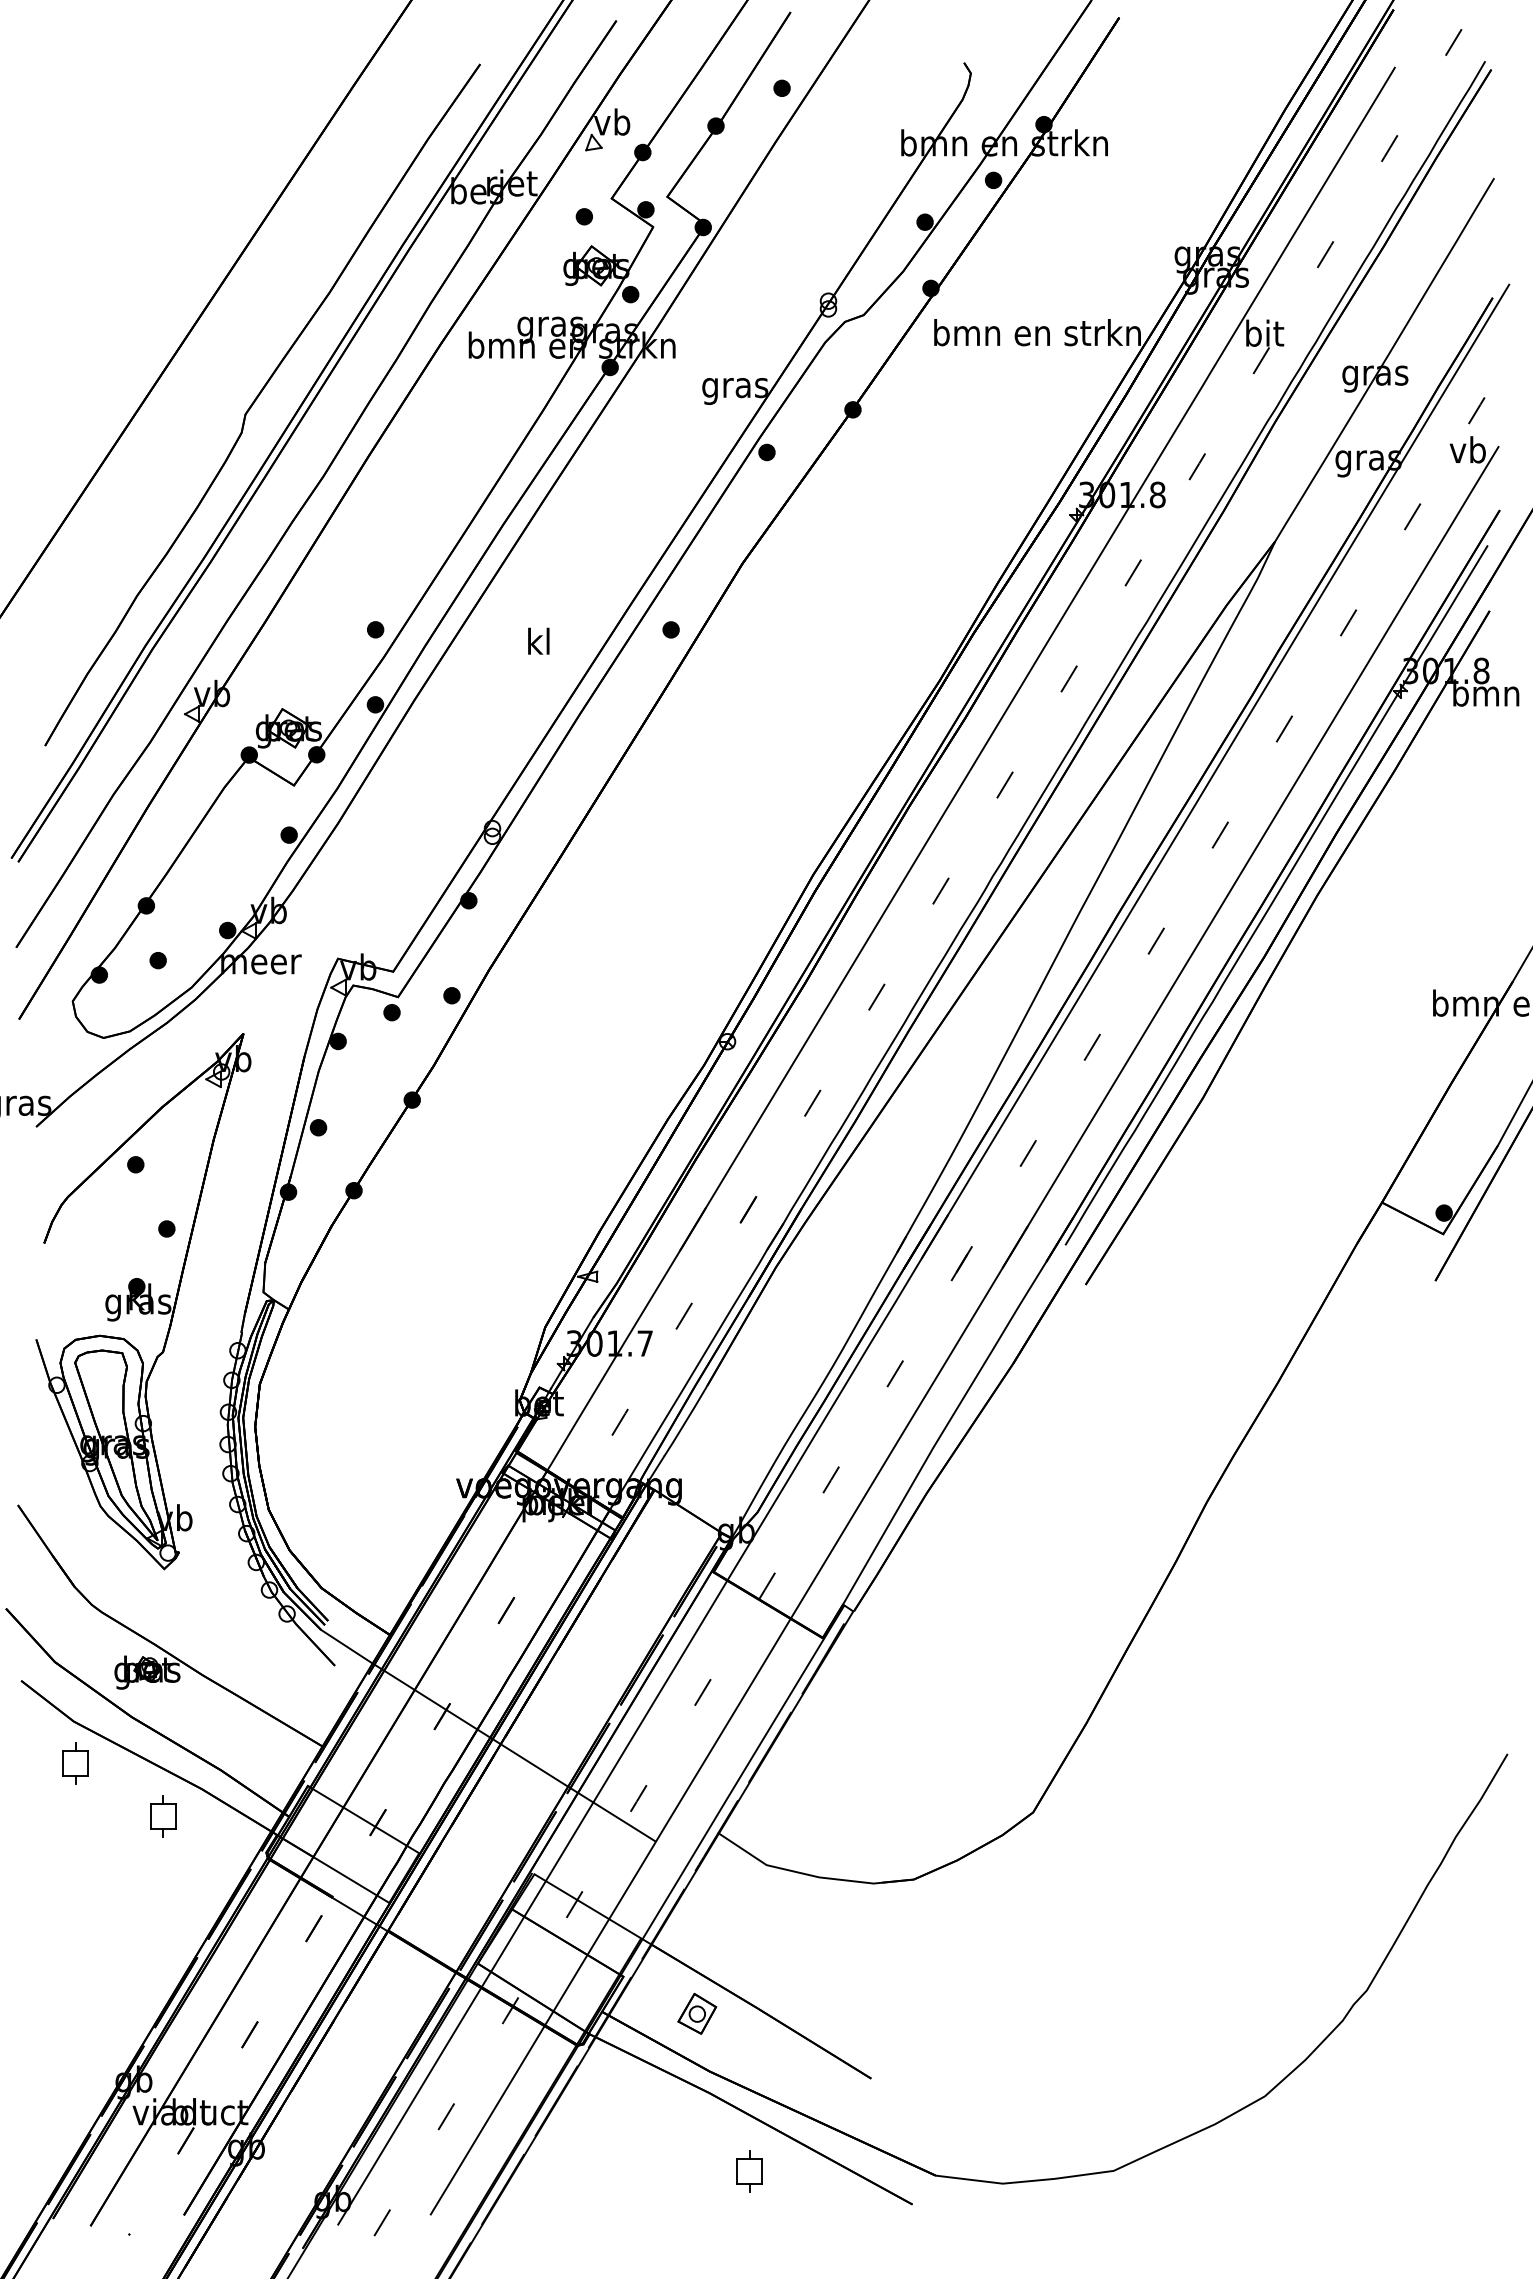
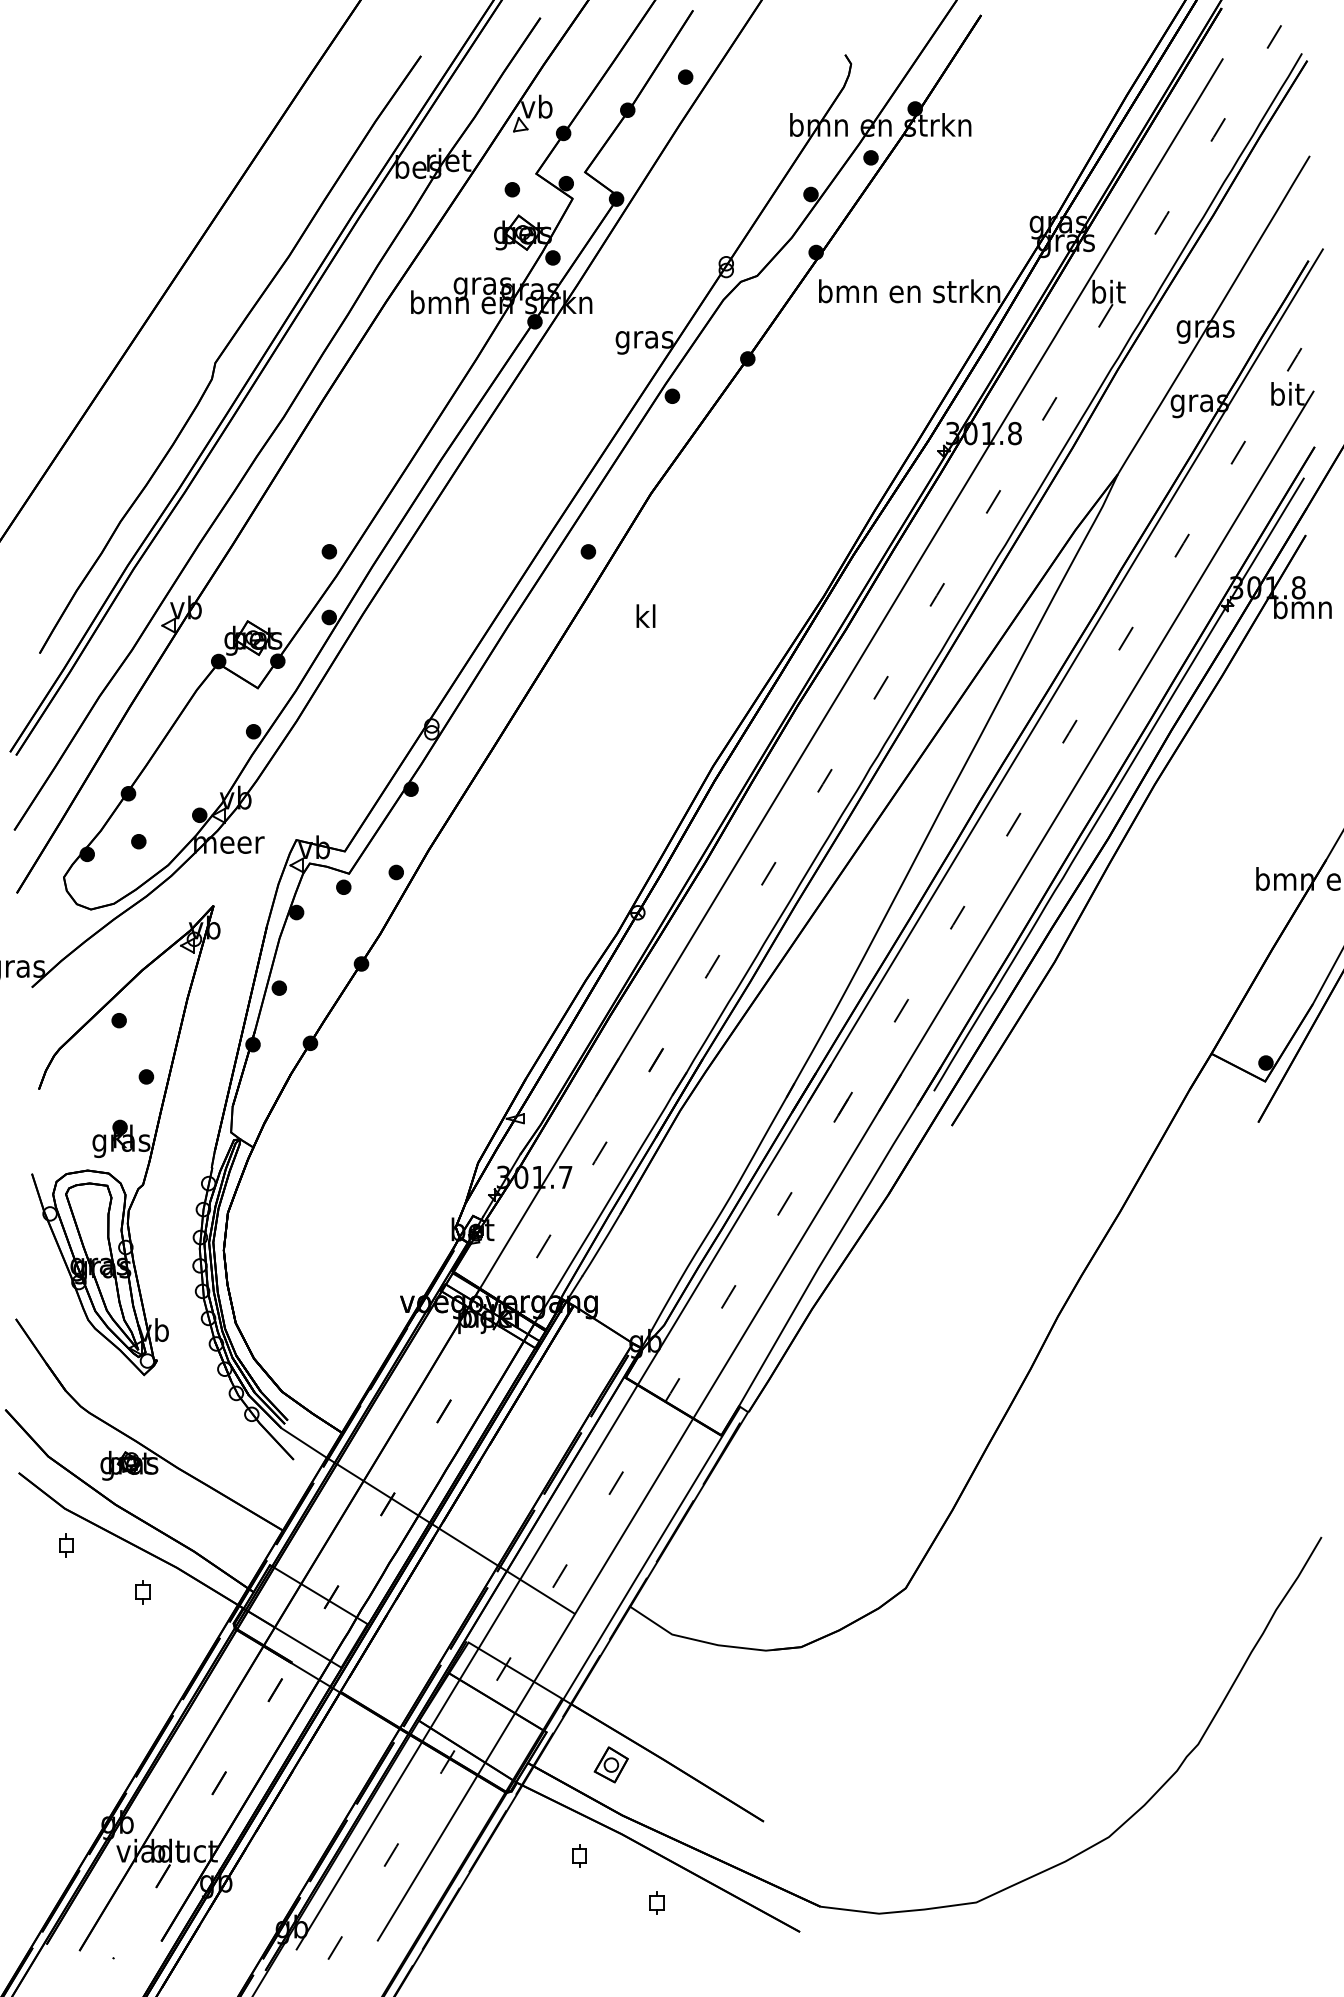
text: (1468, 449) -> (1287, 393), vb -> bit
text: (538, 640) -> (645, 615), moved
part: (75, 1763) -> (66, 1545), size x0.62
part: (162, 1816) -> (142, 1591), size x0.62
part: (660, 2117) -> (579, 1855), added
part: (749, 2171) -> (657, 1903), size x0.62

